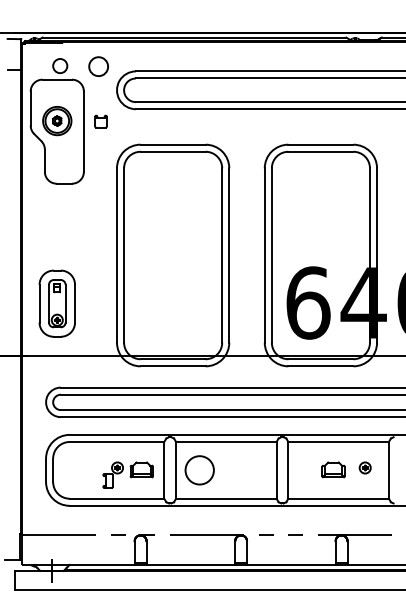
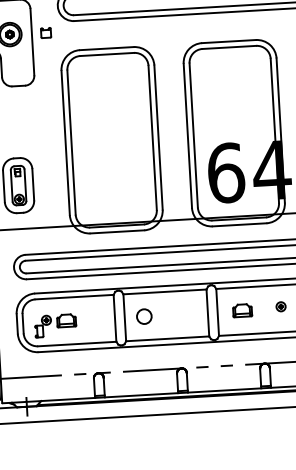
part: (333, 469) -> (242, 310), moved
circle: (199, 470) -> (144, 316), size x0.62
part: (127, 474) -> (55, 325), moved

